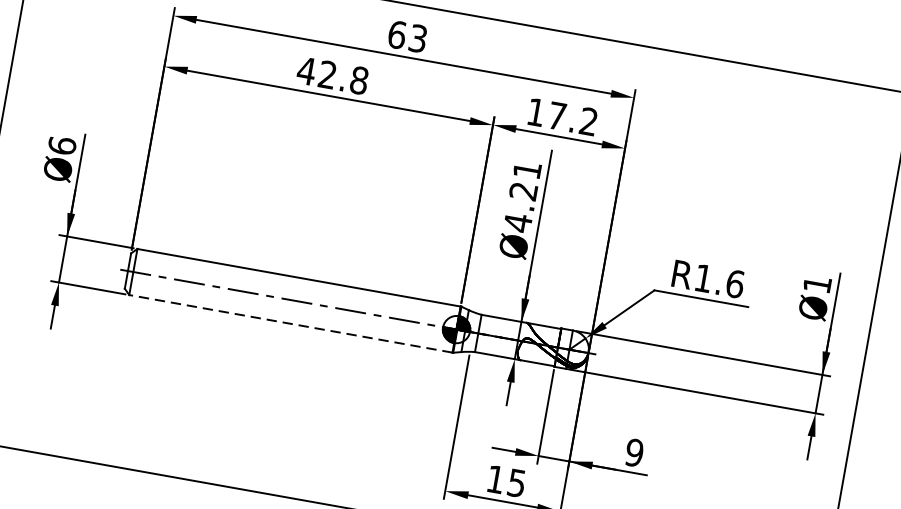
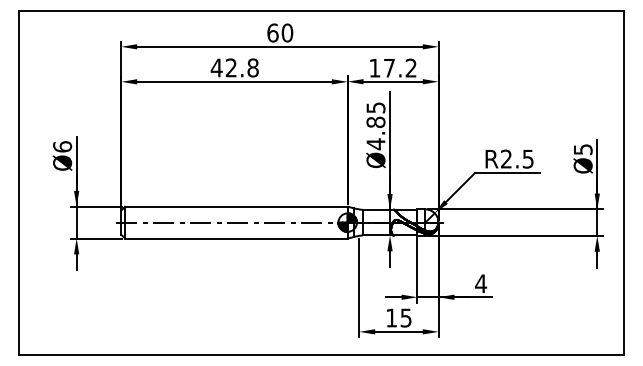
text: (418, 37) -> (287, 32), 63 -> 60
text: (524, 179) -> (375, 114), Ø4.21 -> Ø4.85
text: (719, 280) -> (517, 158), R1.6 -> R2.5
text: (817, 284) -> (583, 149), Ø1 -> Ø5
line: (289, 323) -> (235, 238), dashed -> solid
text: (635, 452) -> (481, 283), 9 -> 4

